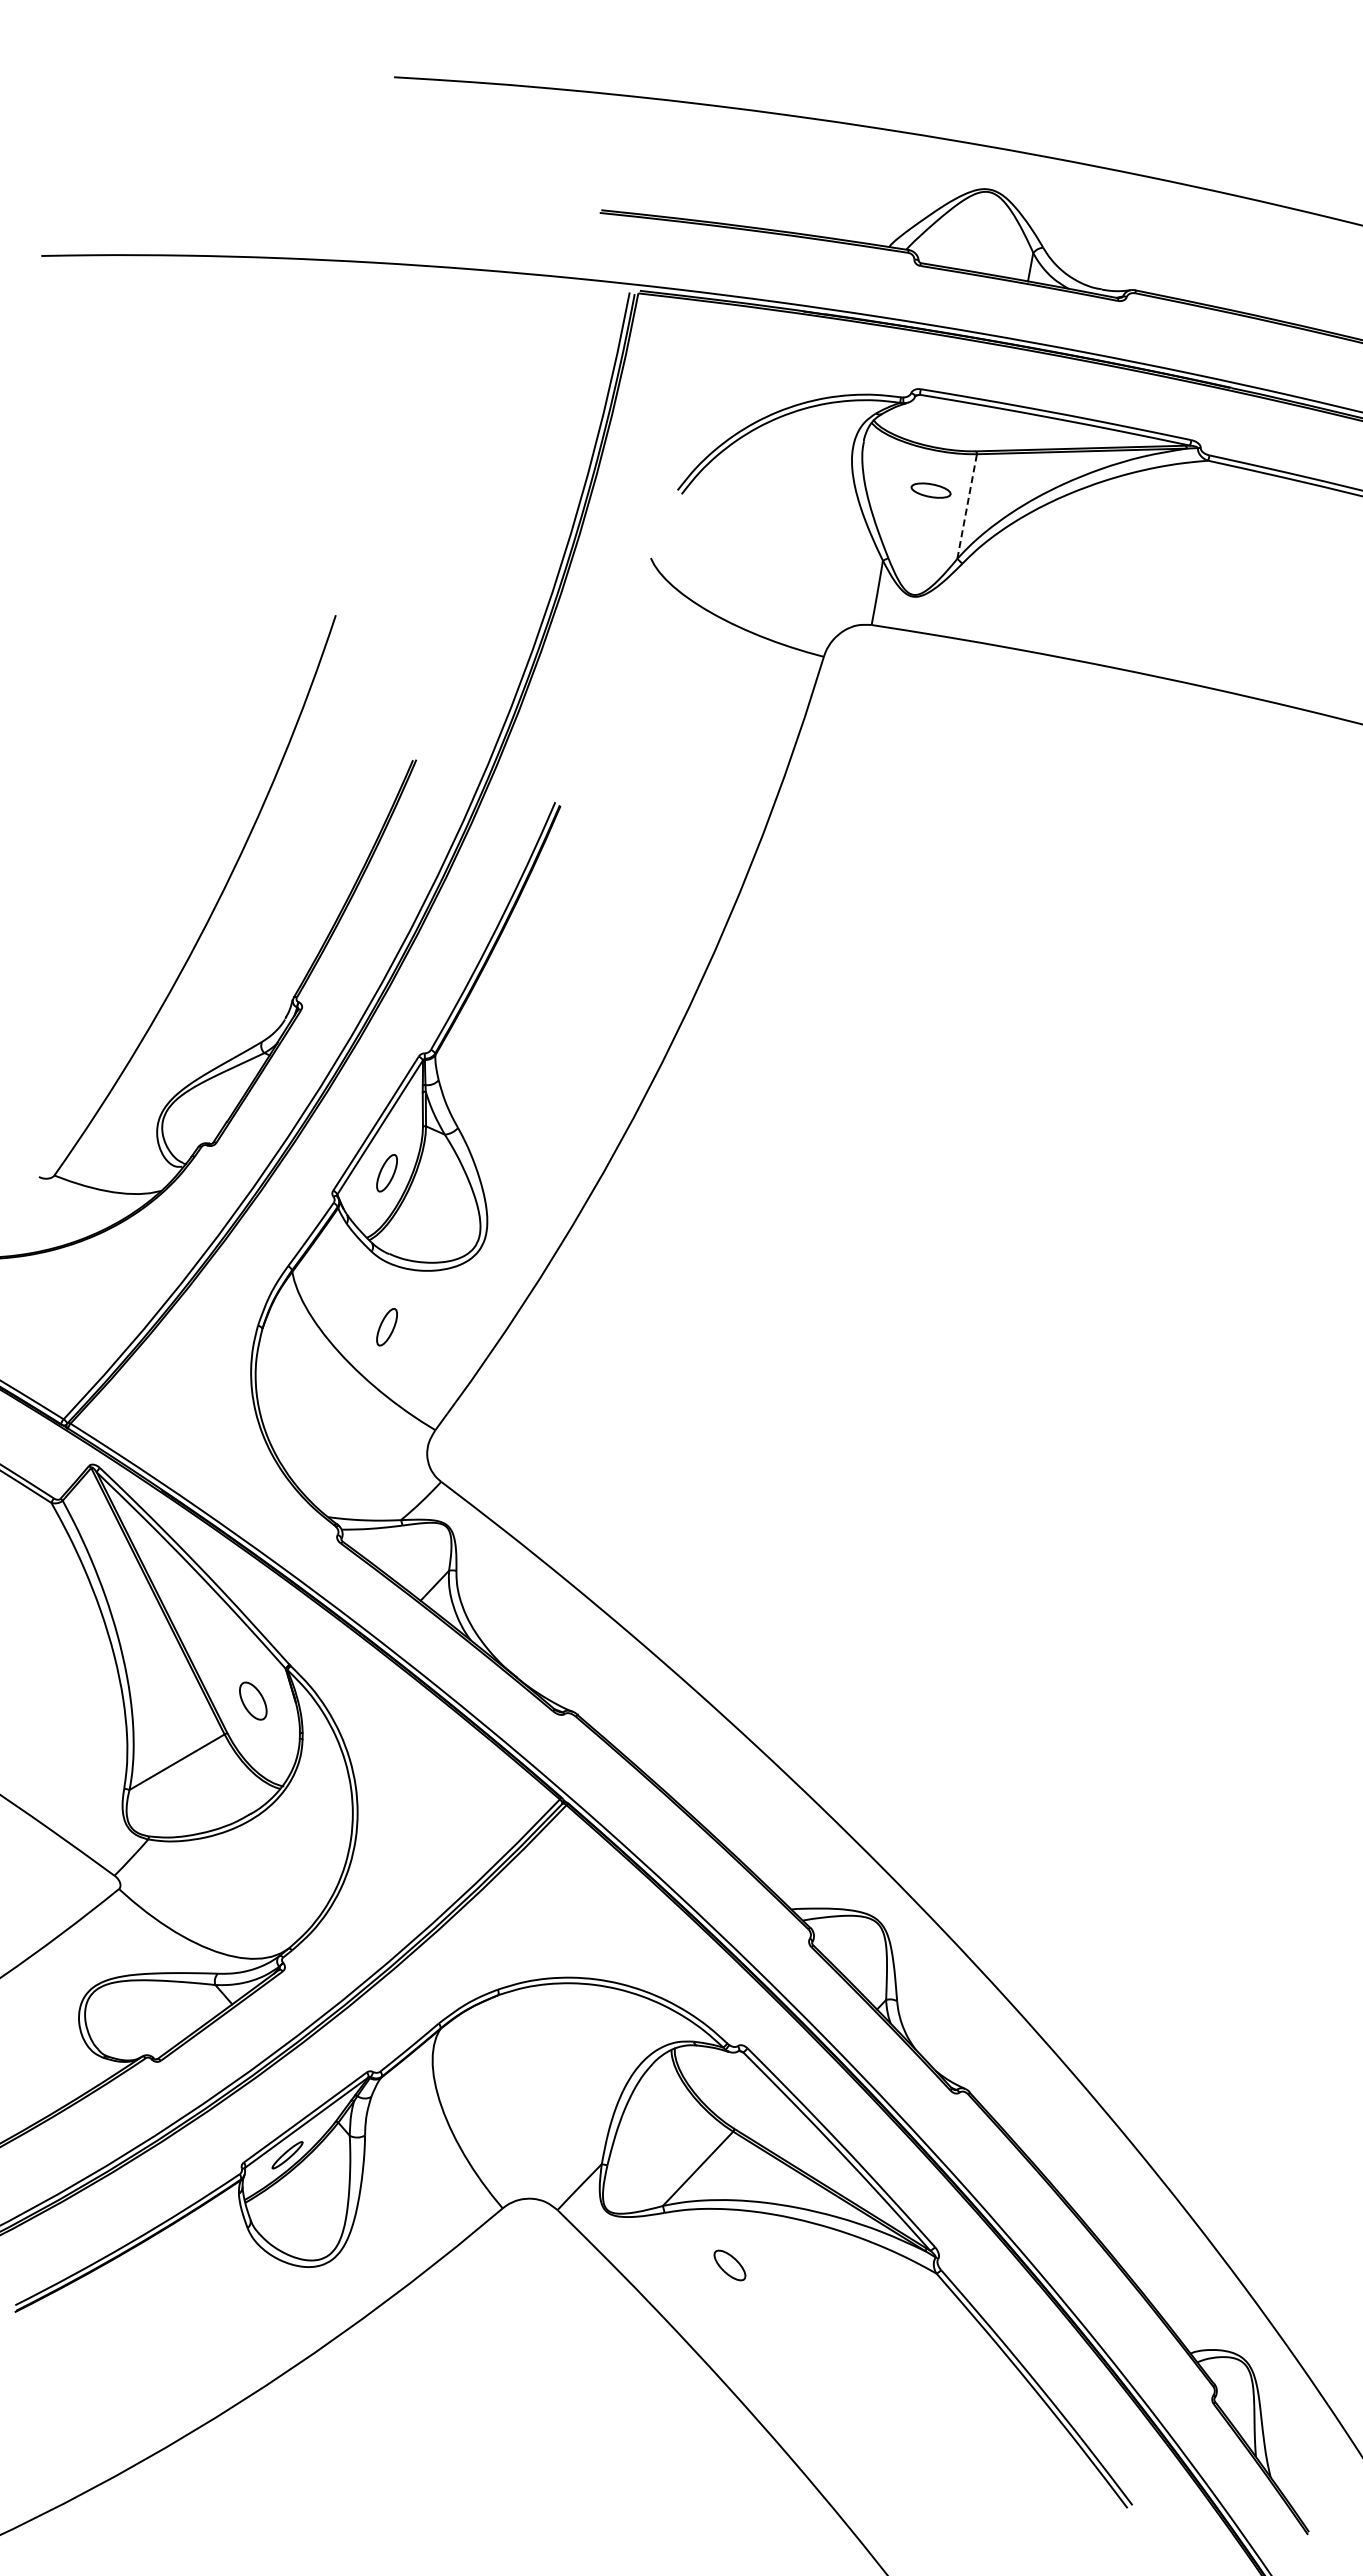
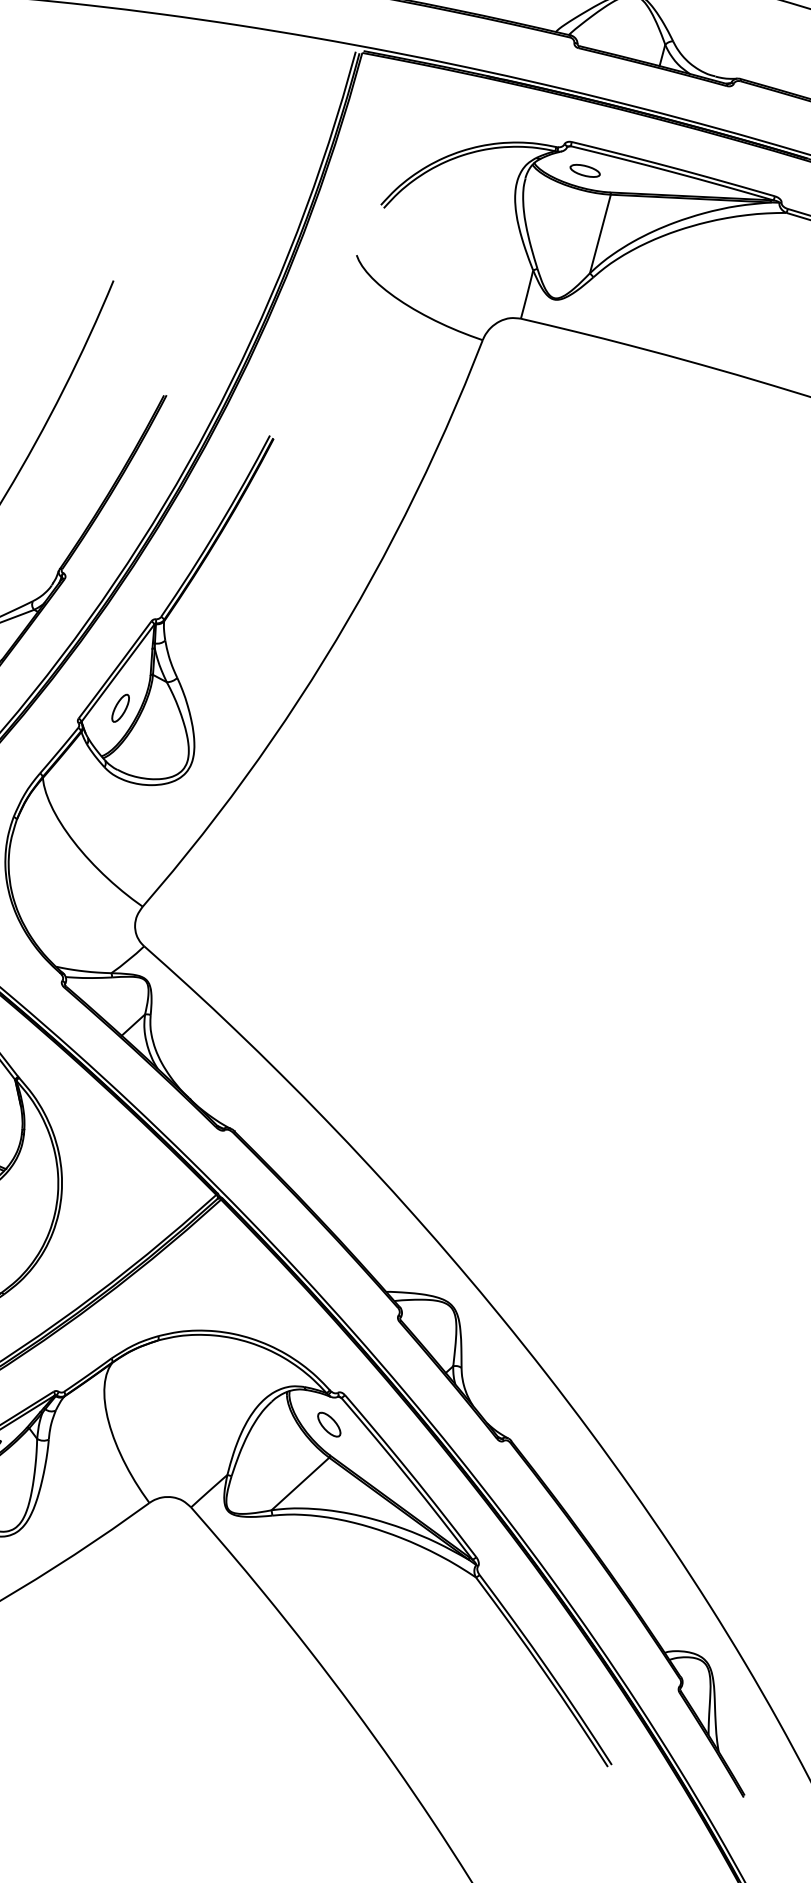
part: (930, 490) -> (584, 170), moved
line: (967, 506) -> (600, 233), dashed -> solid
part: (386, 1327) -> (111, 825), removed
part: (729, 2265) -> (328, 1424), moved

